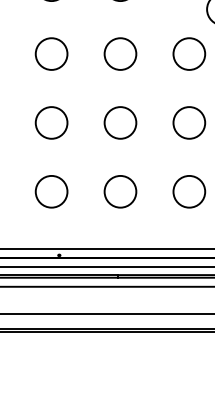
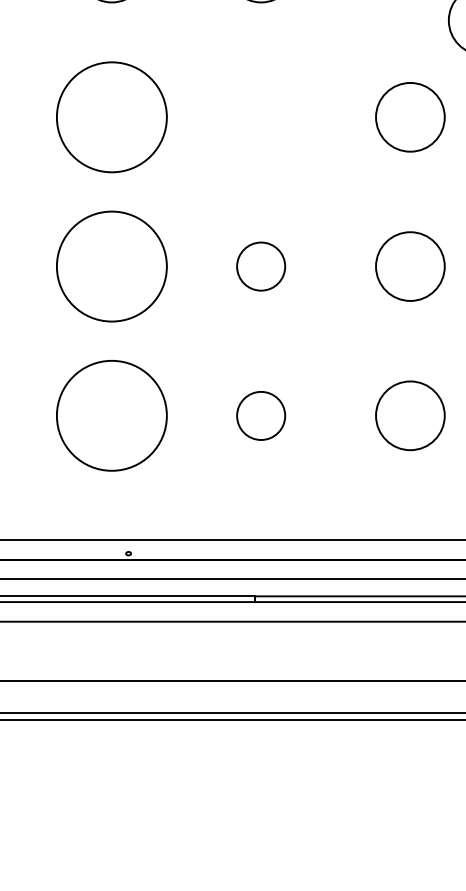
circle: (51, 53) -> (111, 116), size x1.6
circle: (120, 53) -> (261, 116), removed
circle: (51, 122) -> (111, 265), size x1.6
circle: (120, 122) -> (261, 265), size x0.7
circle: (51, 191) -> (111, 415), size x1.6
circle: (120, 191) -> (261, 415), size x0.7

